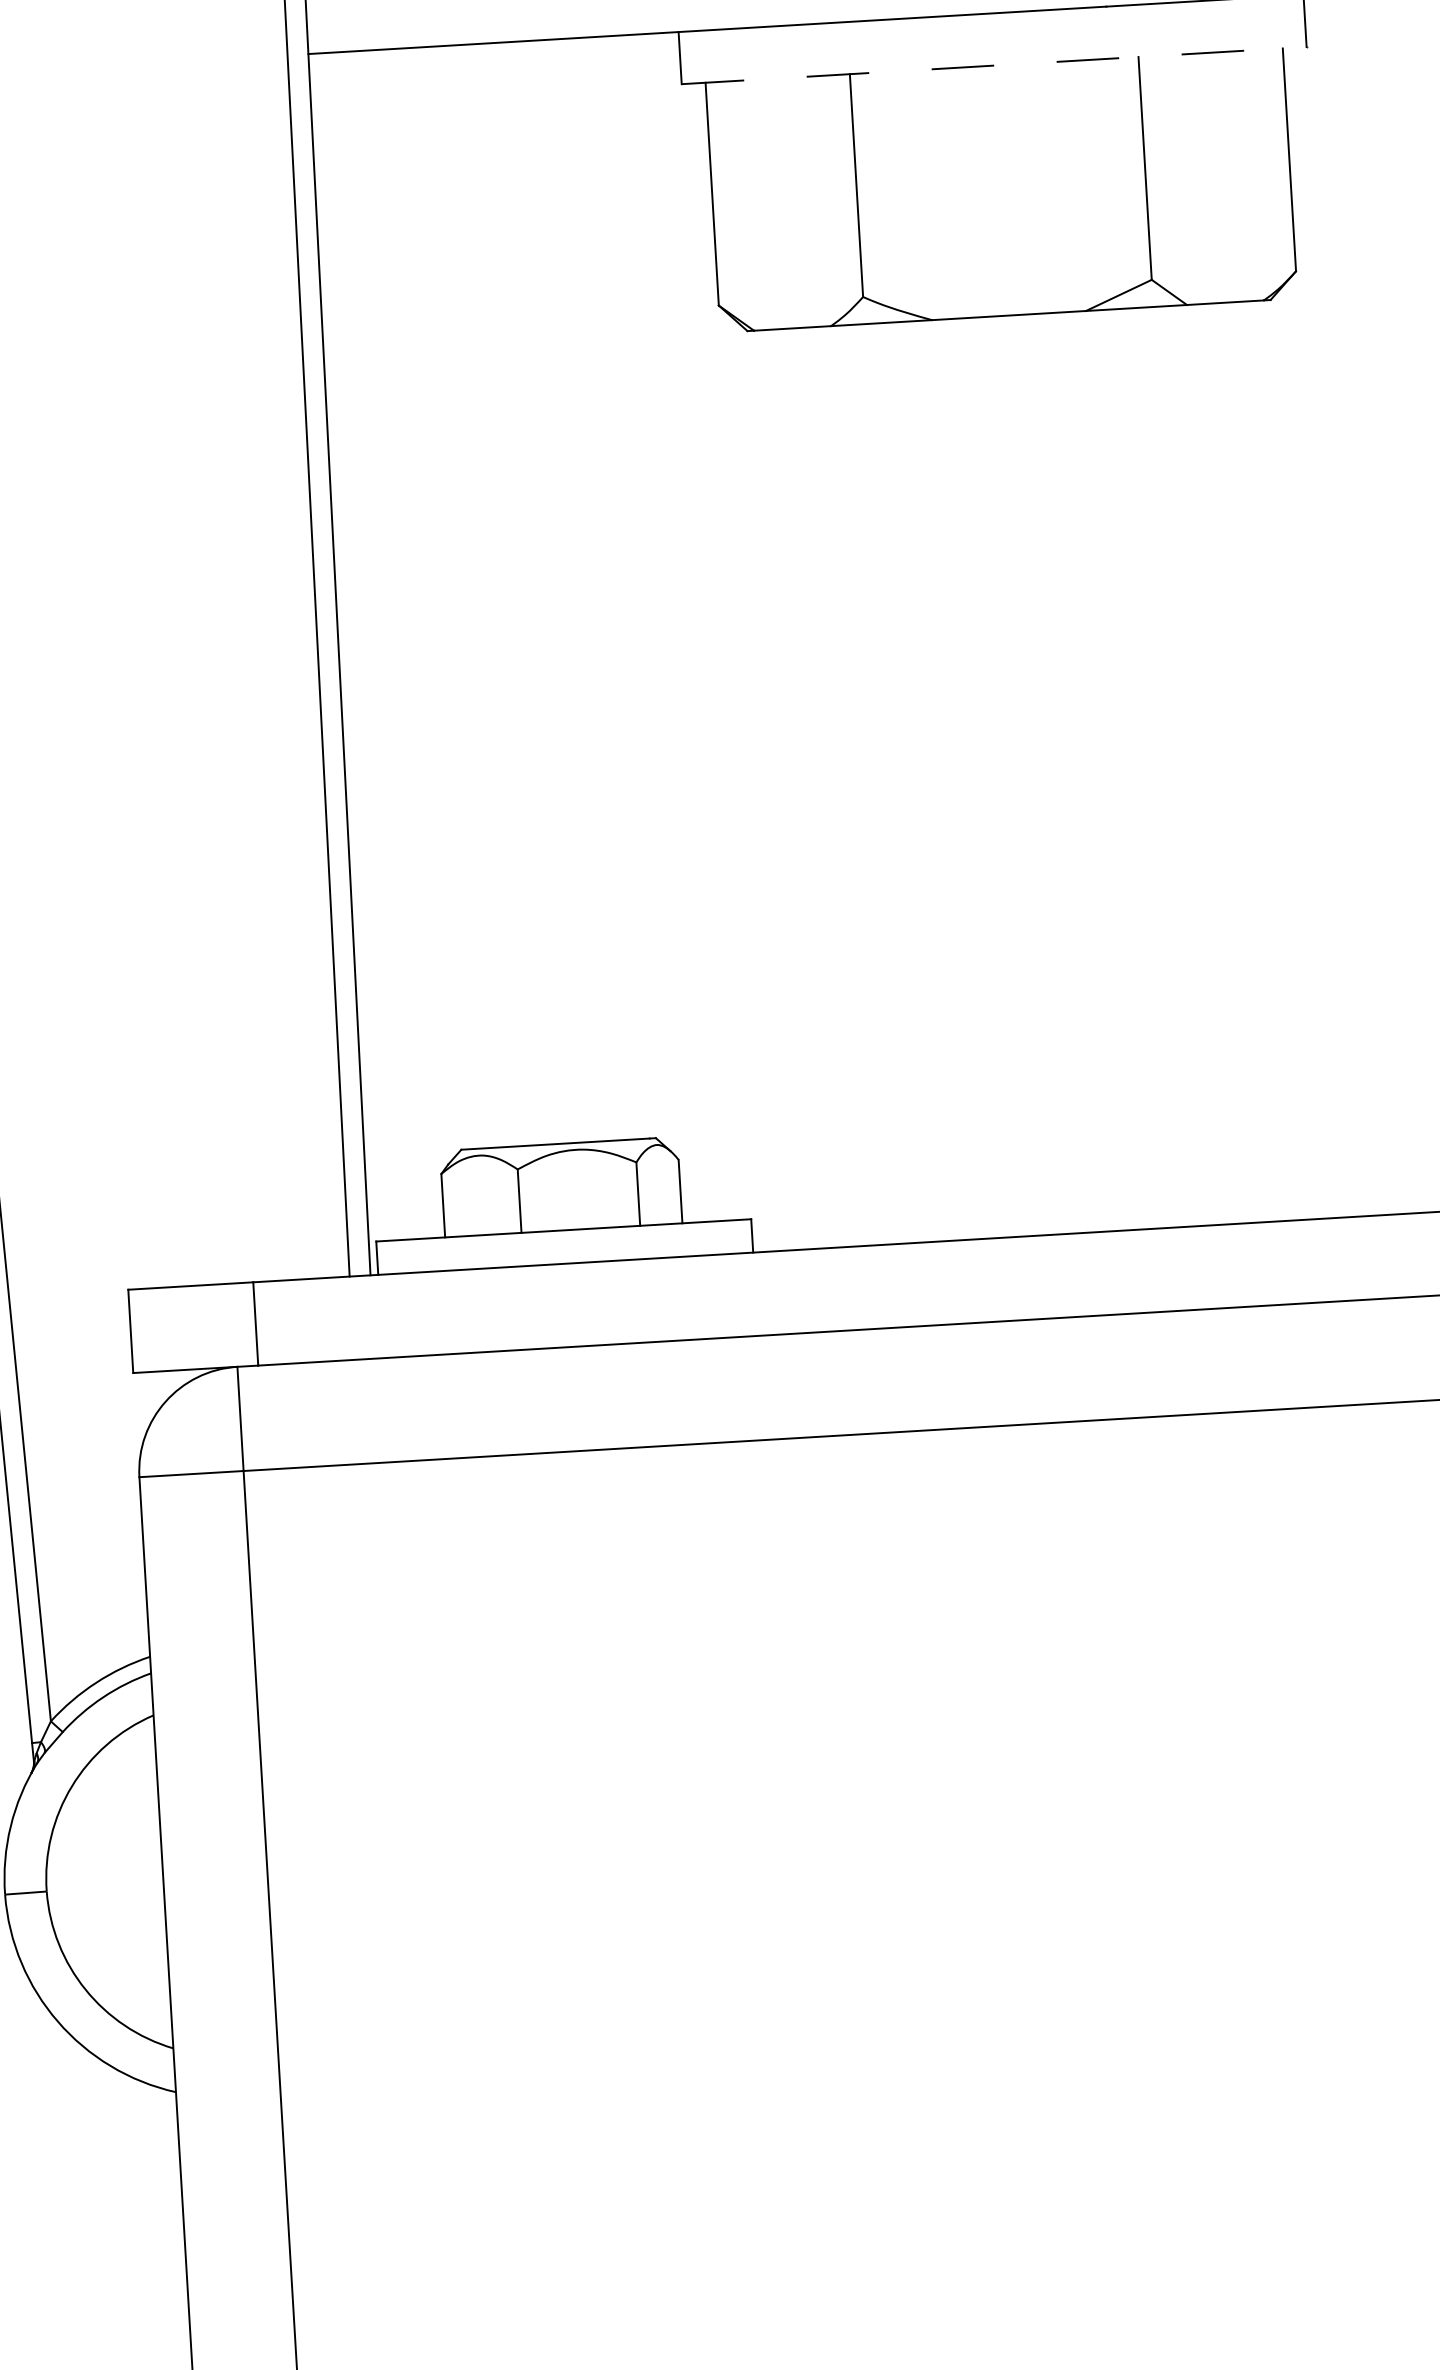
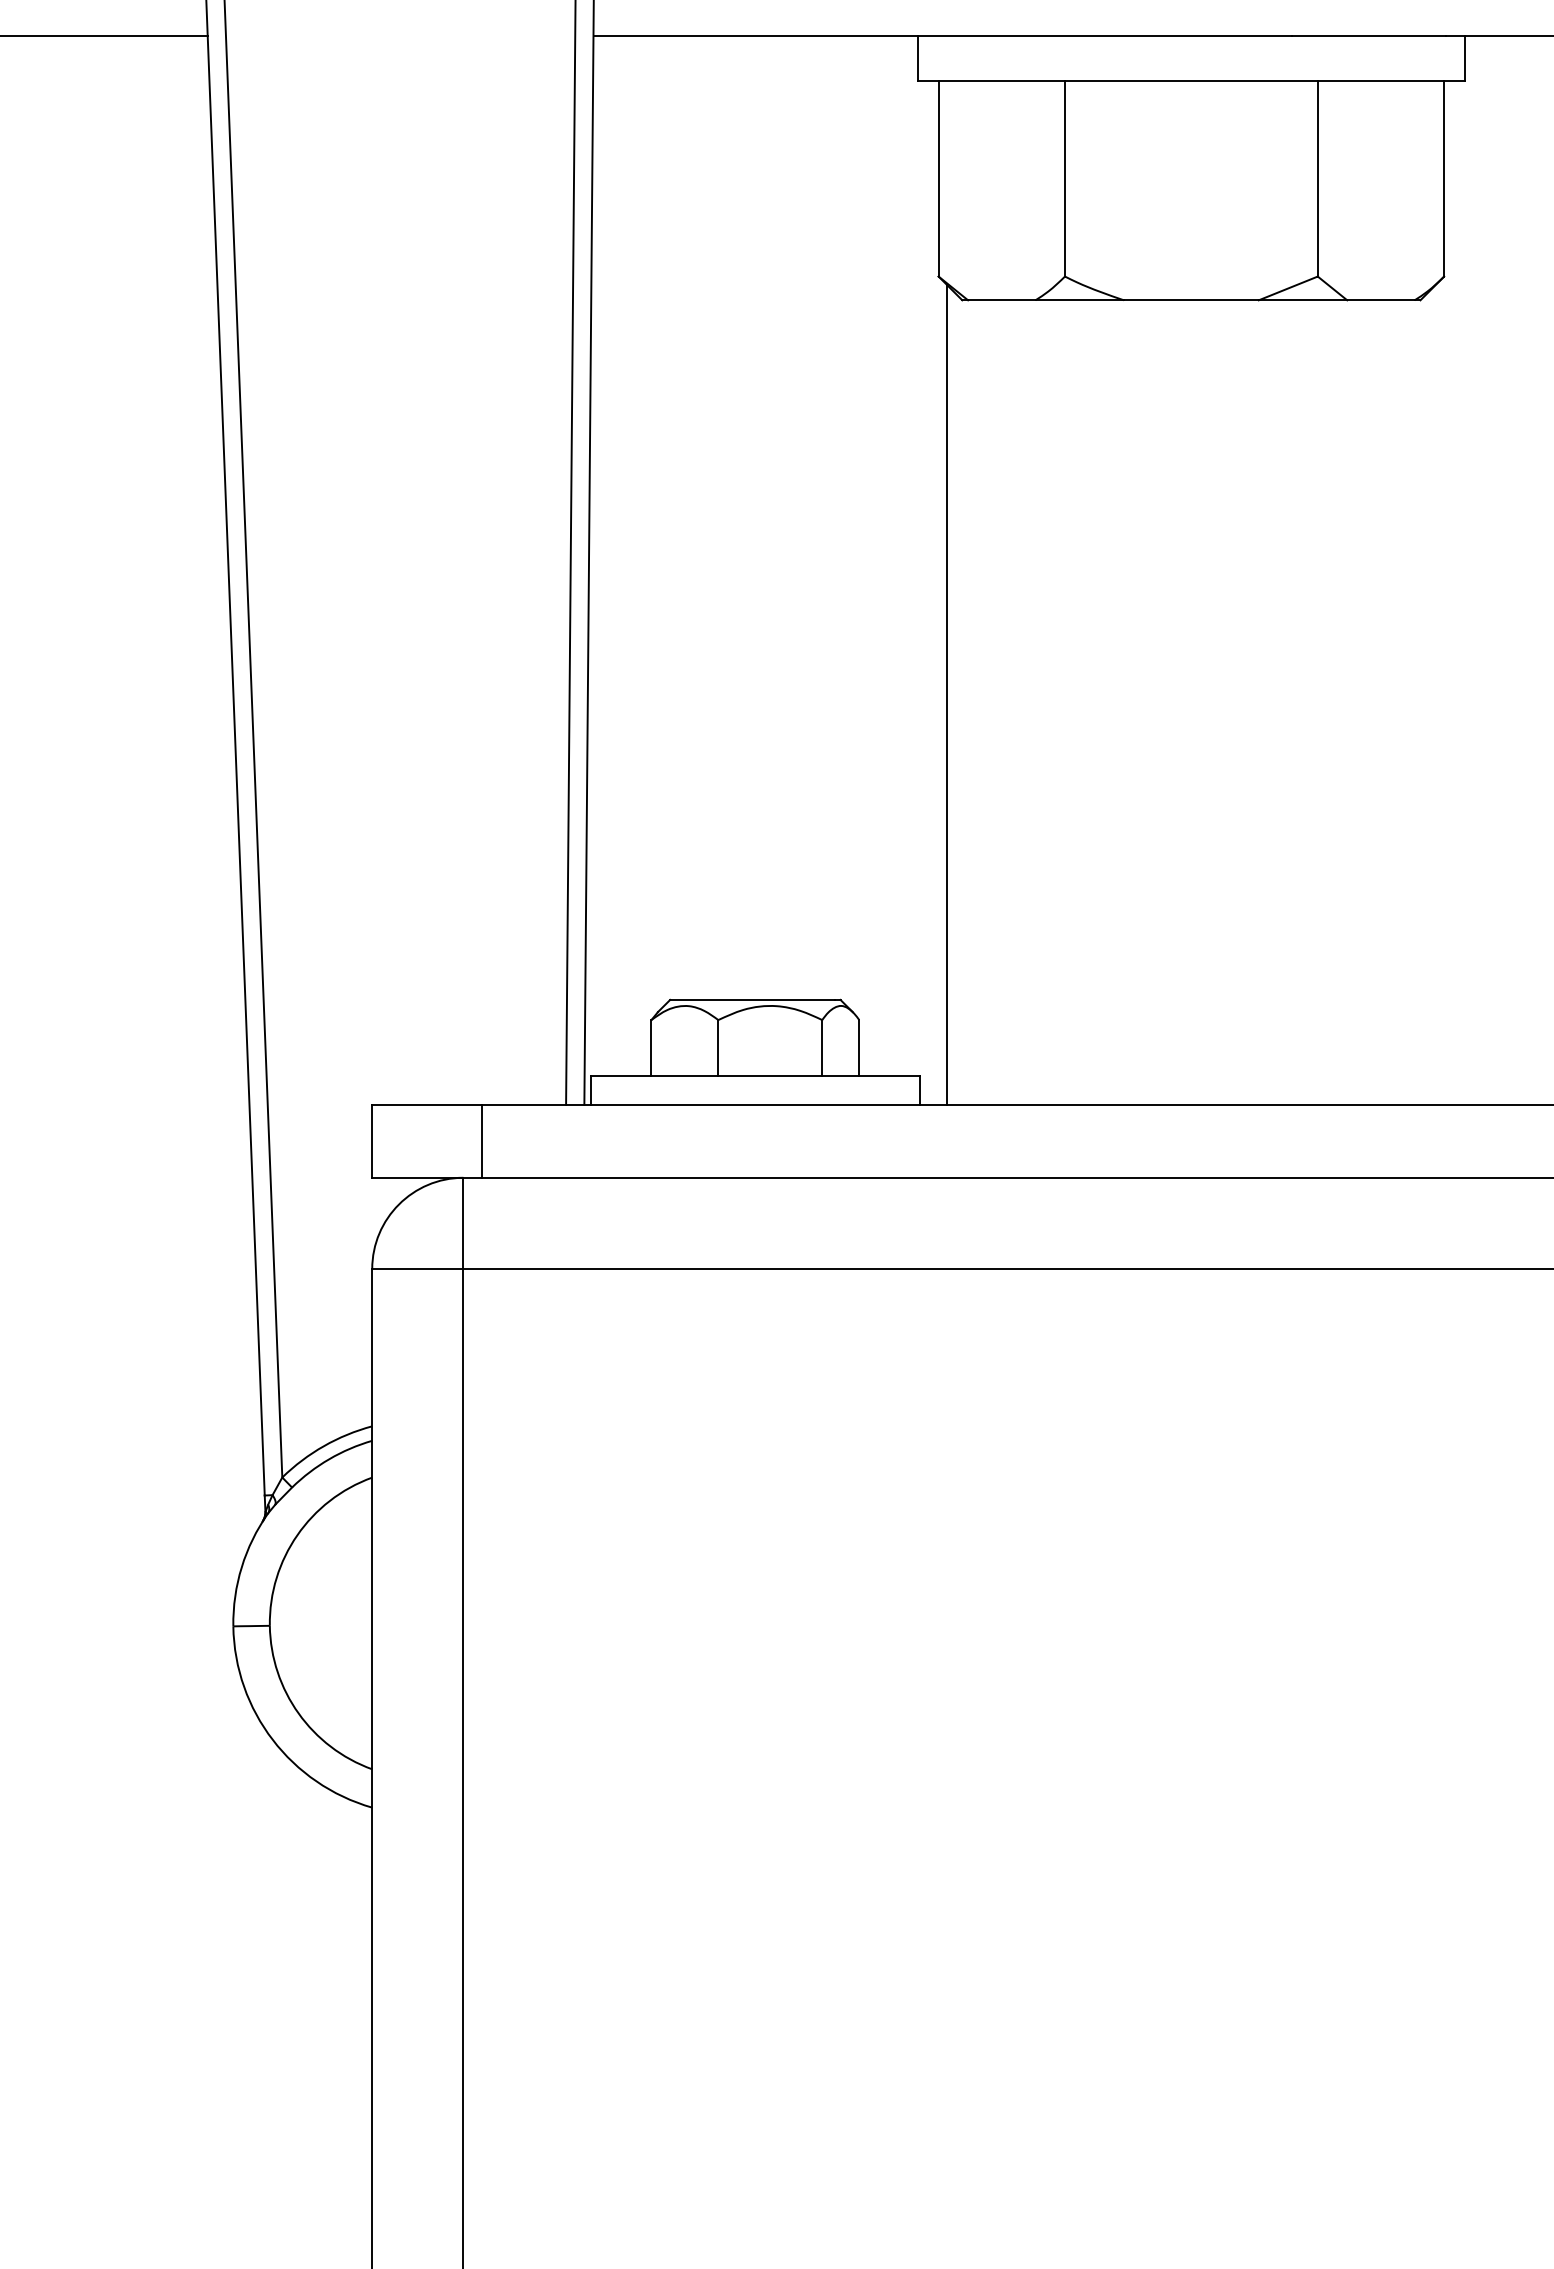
line: (994, 65) -> (1191, 81), dashed -> solid
line: (756, 782) -> (946, 694), added

